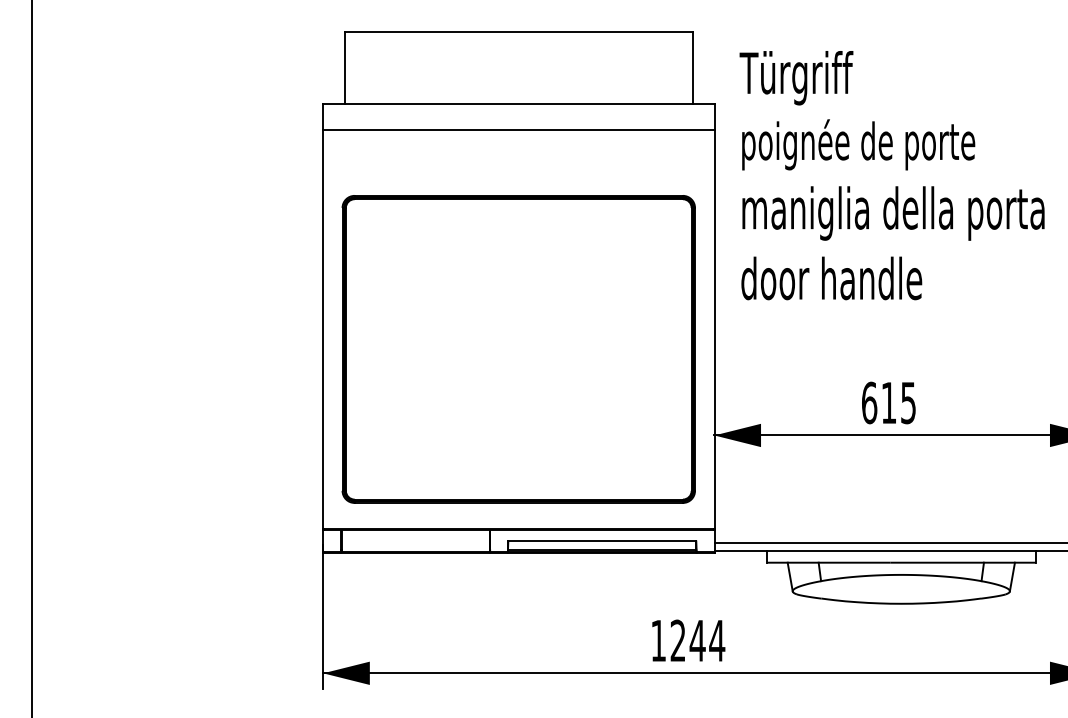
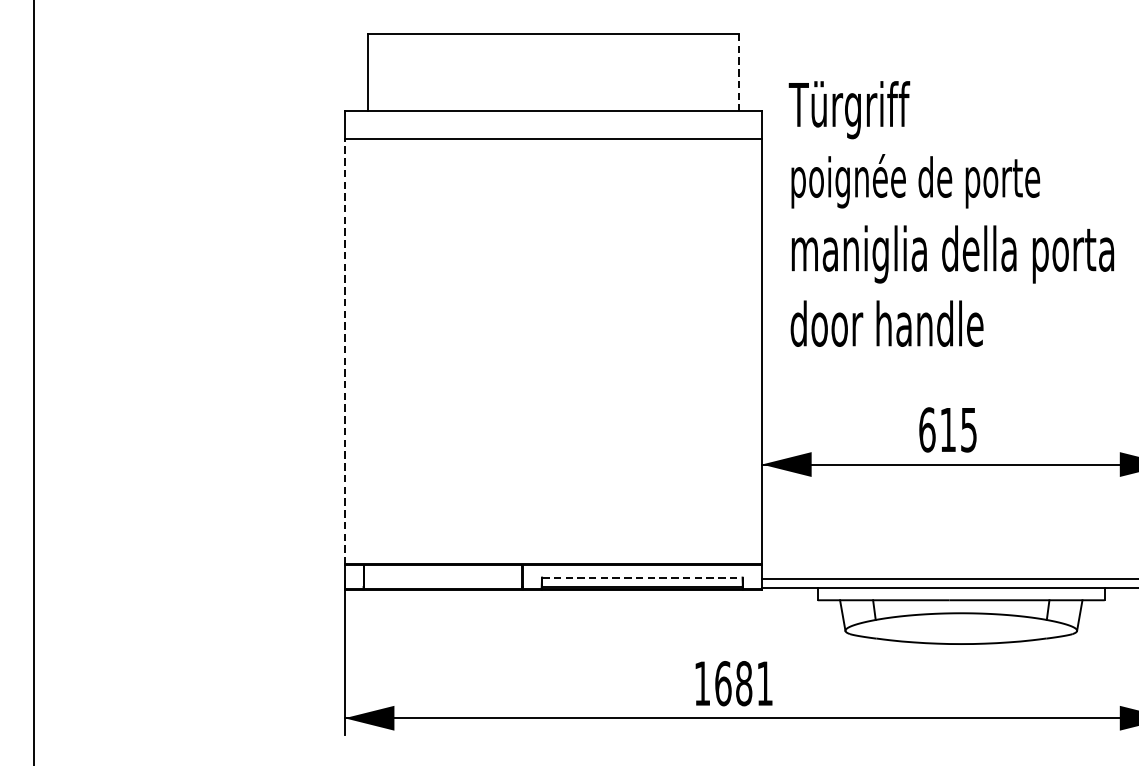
line: (693, 67) -> (739, 72), solid -> dashed
text: (891, 175) -> (950, 213), moved
line: (323, 329) -> (344, 351), solid -> dashed
part: (518, 349) -> (552, 372), removed
line: (602, 541) -> (642, 577), solid -> dashed
text: (697, 640) -> (743, 683), 1244 -> 1681

